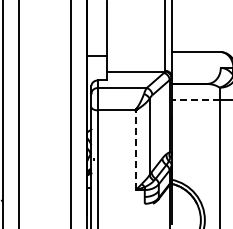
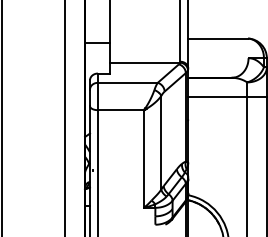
line: (195, 100) -> (217, 98), dashed -> solid
line: (135, 150) -> (143, 159), dashed -> solid

